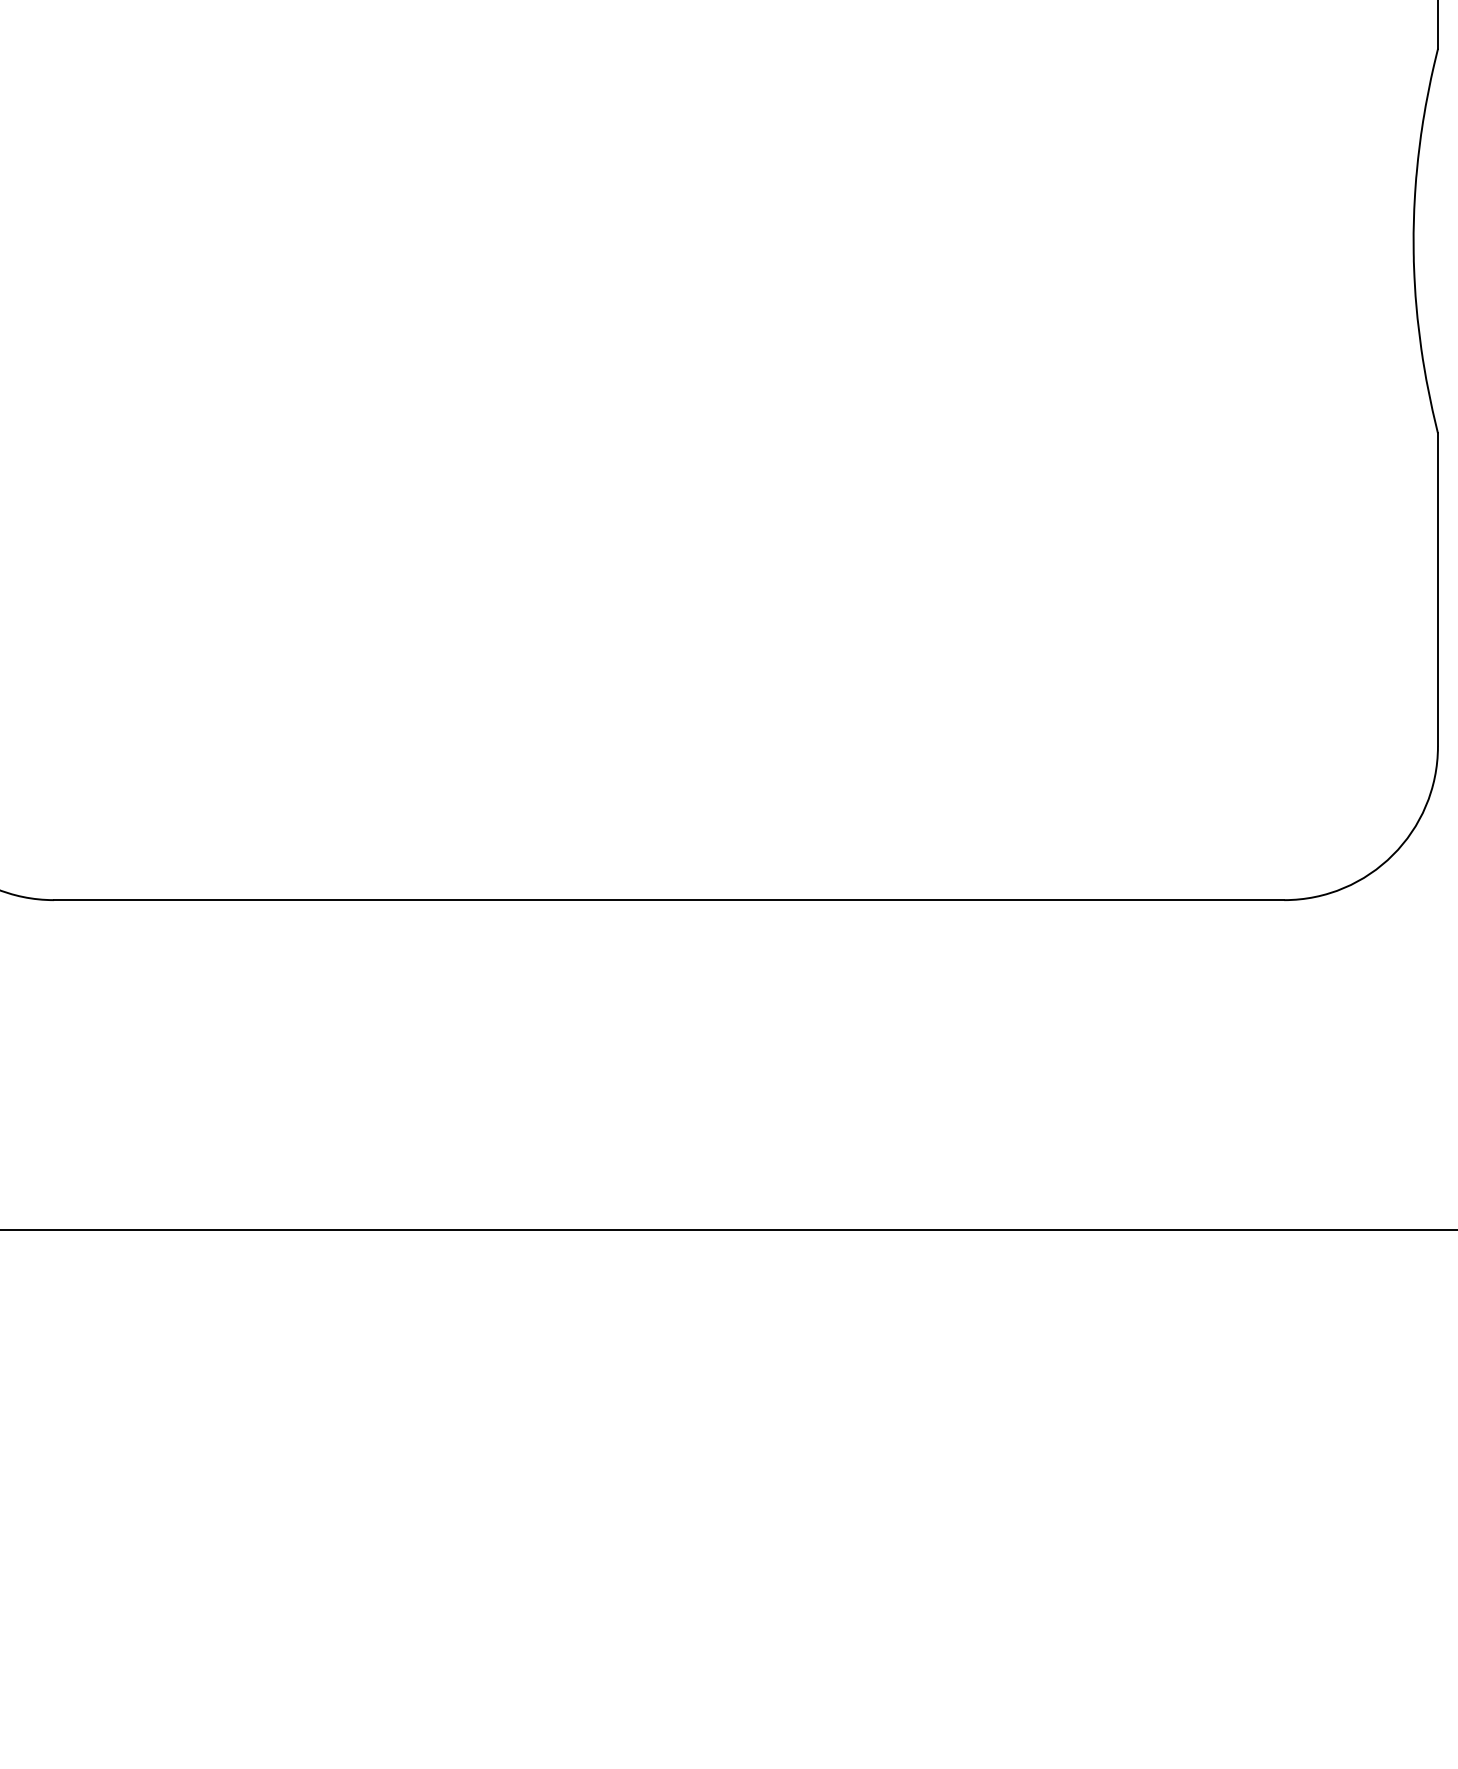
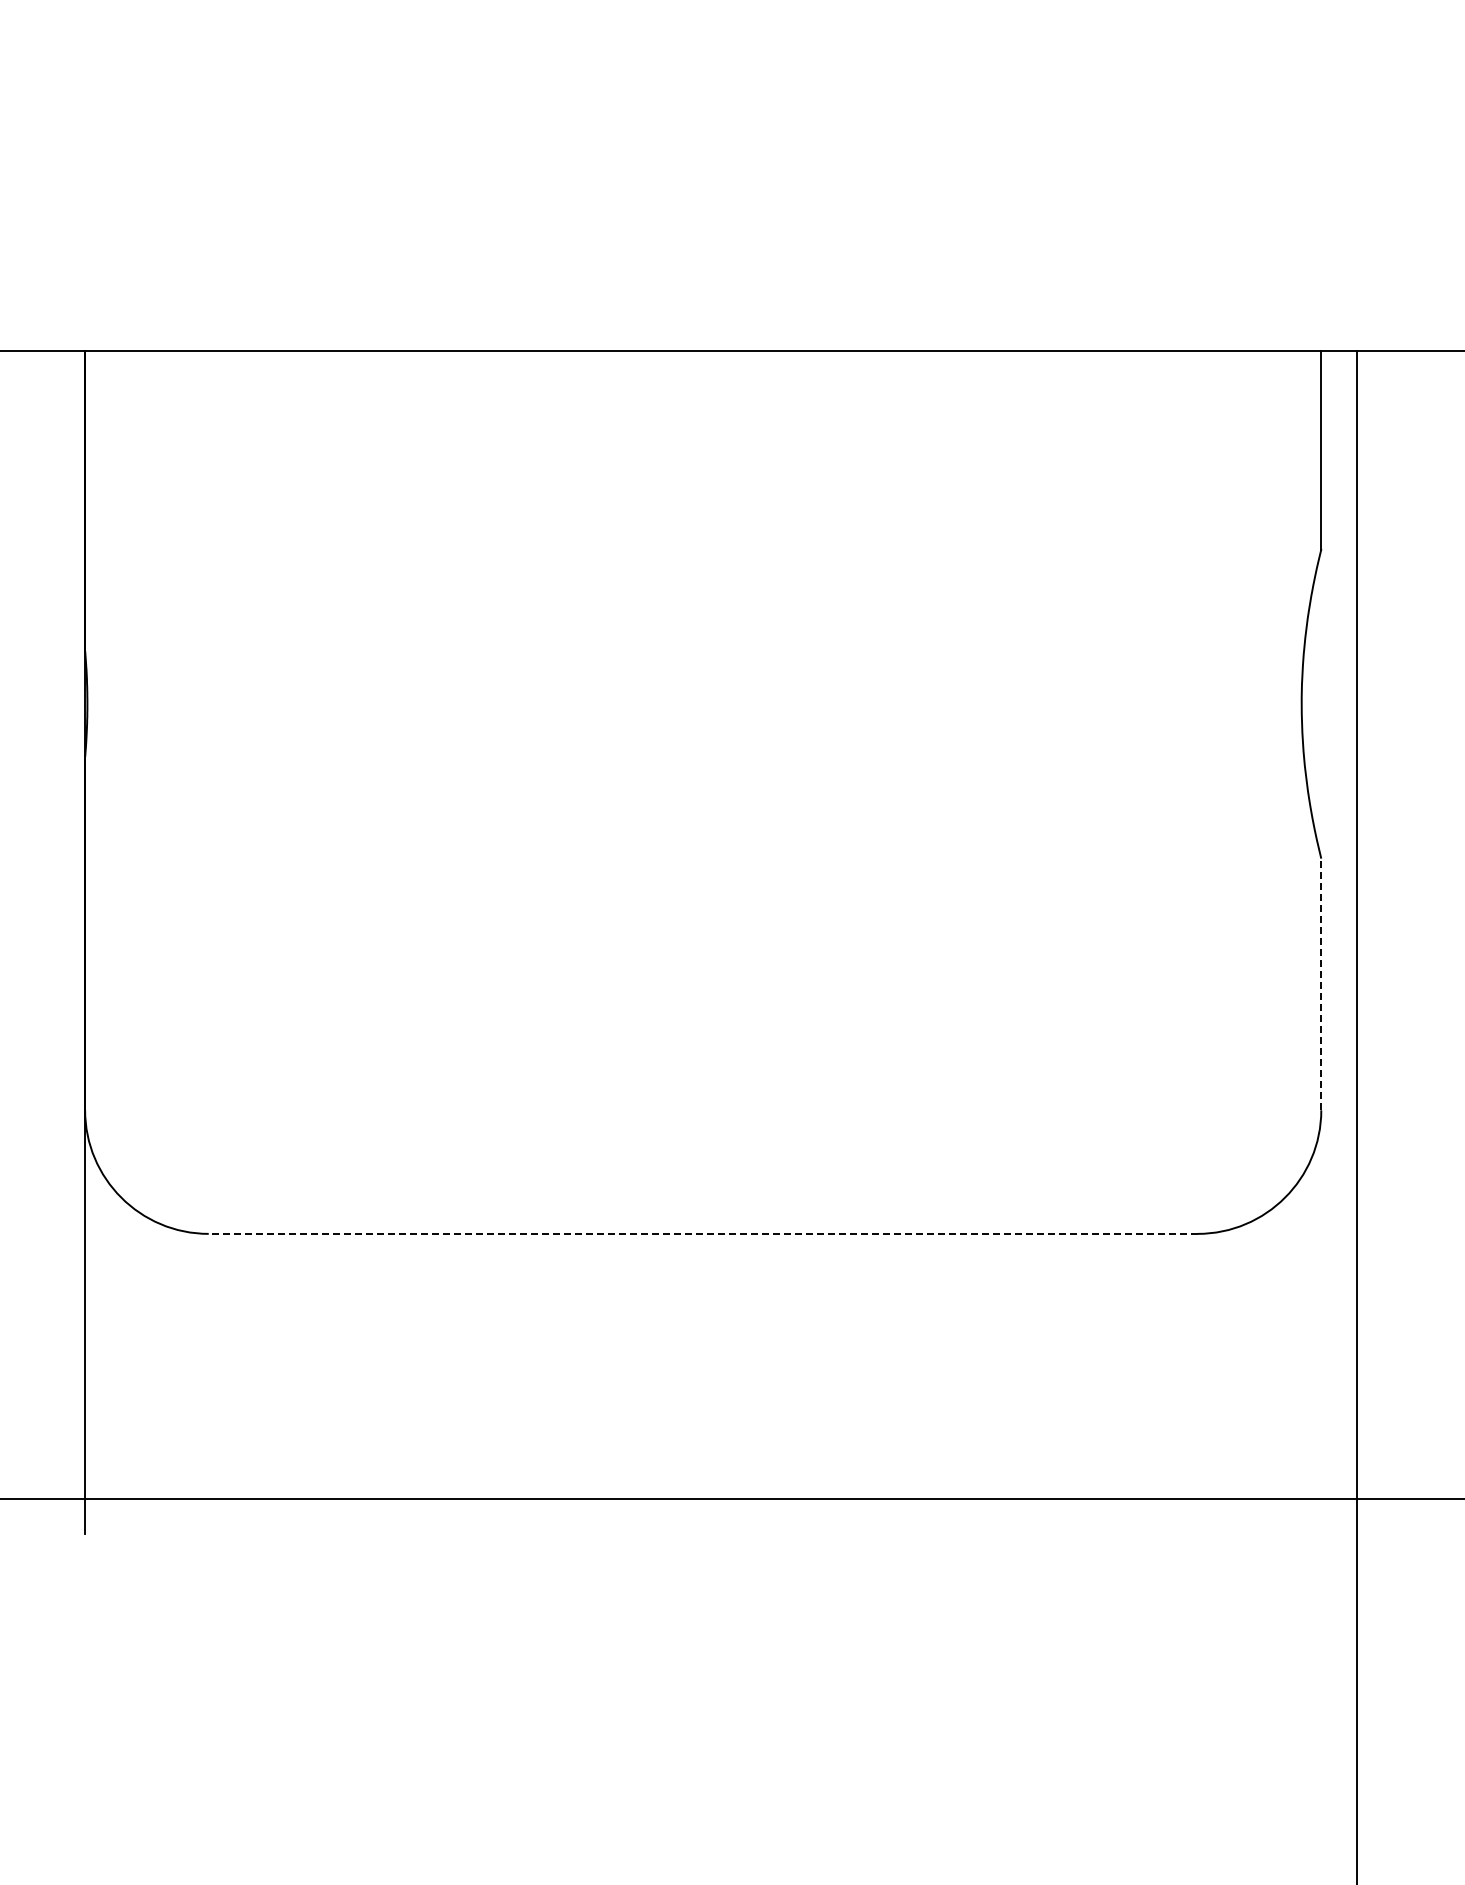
line: (1438, 589) -> (1321, 984), solid -> dashed
line: (668, 899) -> (702, 1233), solid -> dashed

